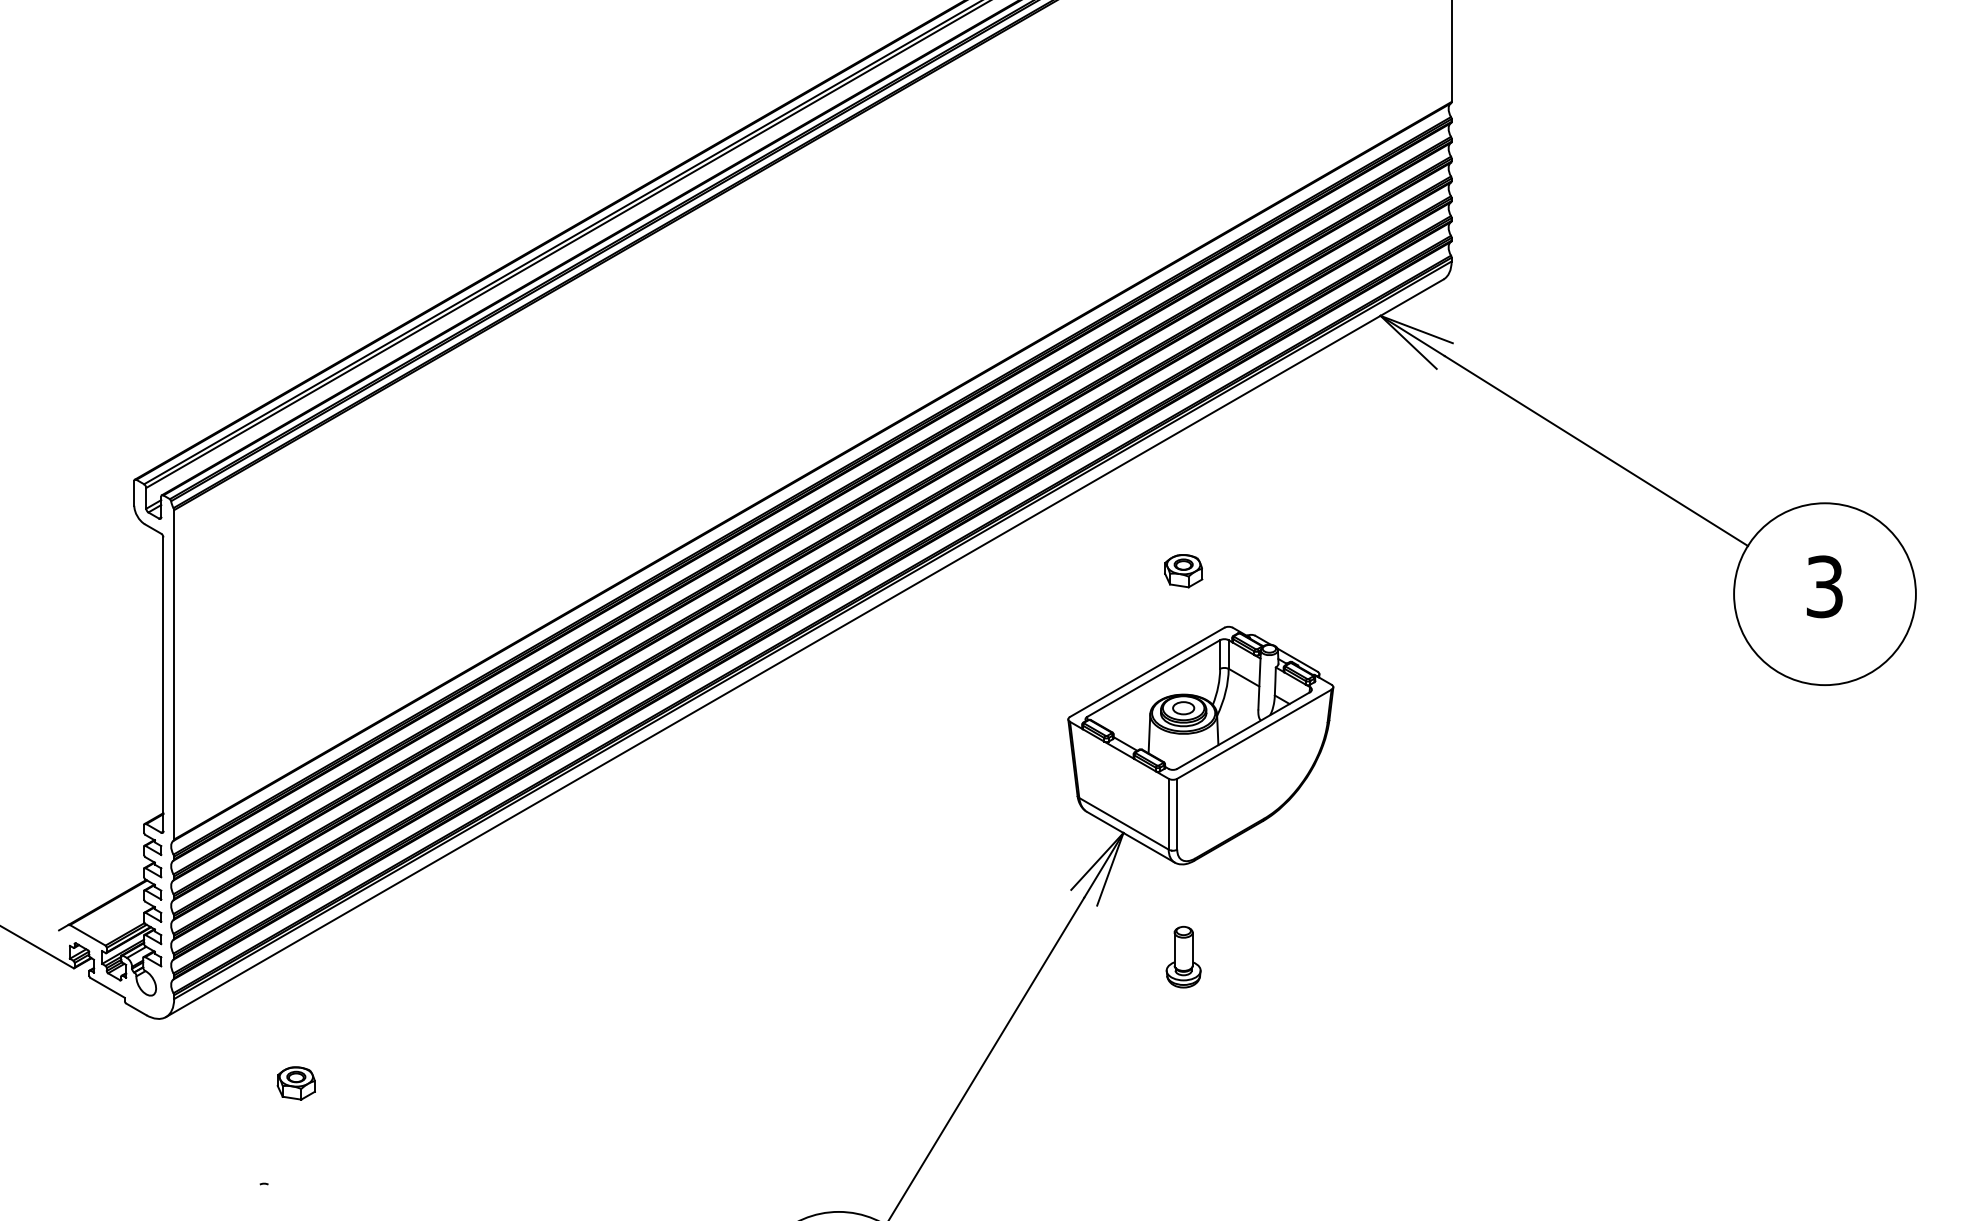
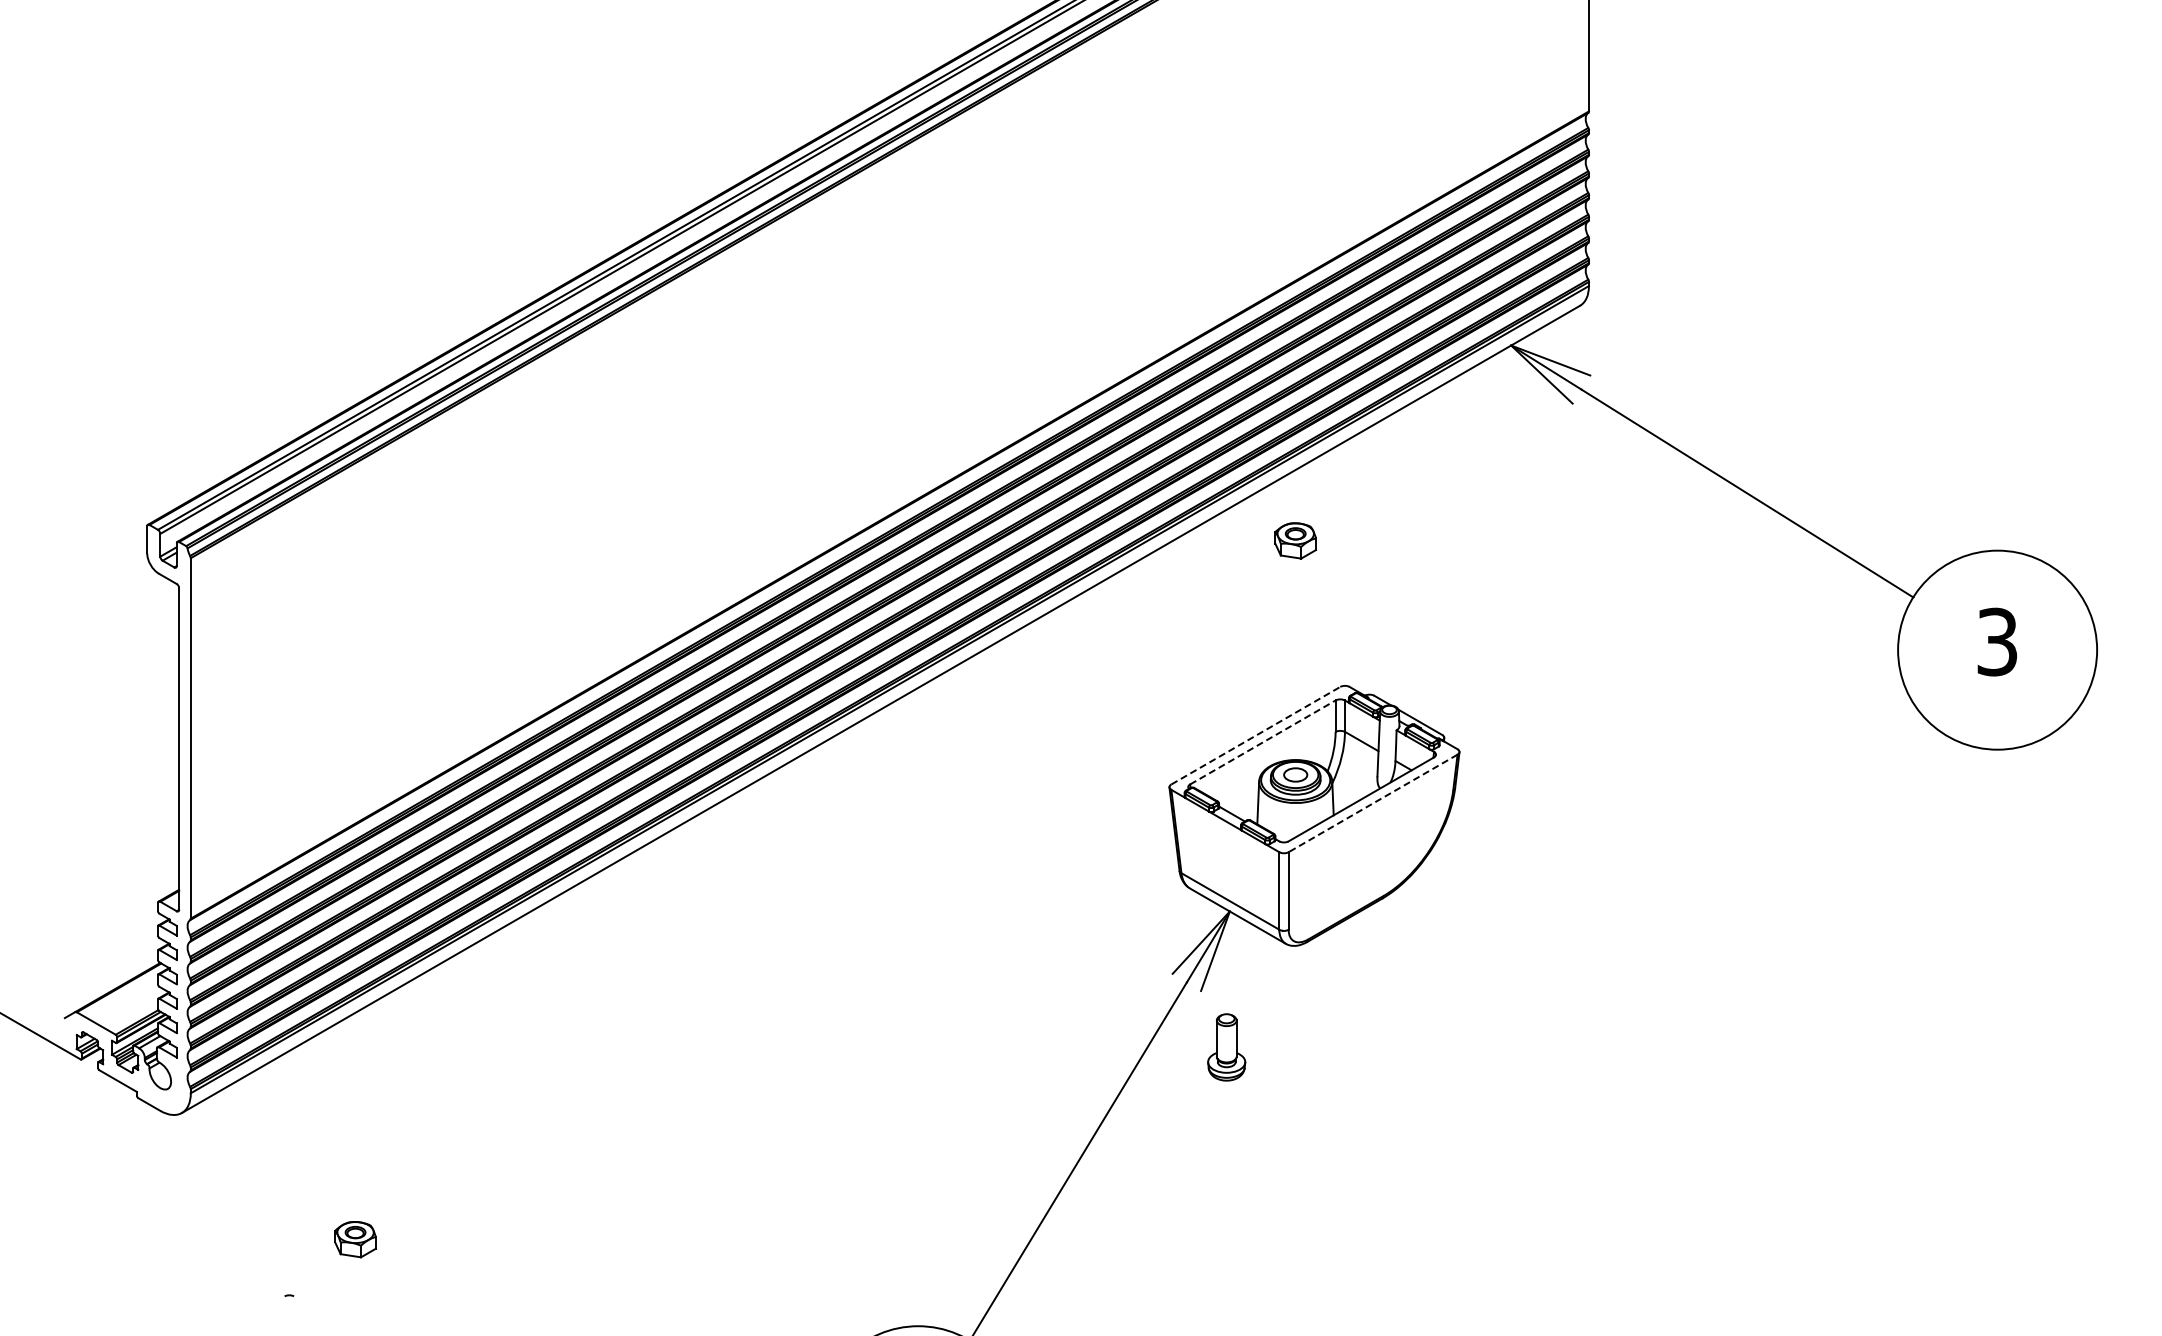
part: (1183, 570) -> (1295, 540), moved
line: (1146, 672) -> (1255, 735), solid -> dashed
line: (1153, 678) -> (1262, 742), solid -> dashed
line: (1254, 734) -> (1373, 803), solid -> dashed
part: (1183, 957) -> (1226, 1047), moved
part: (296, 1083) -> (355, 1239), moved

